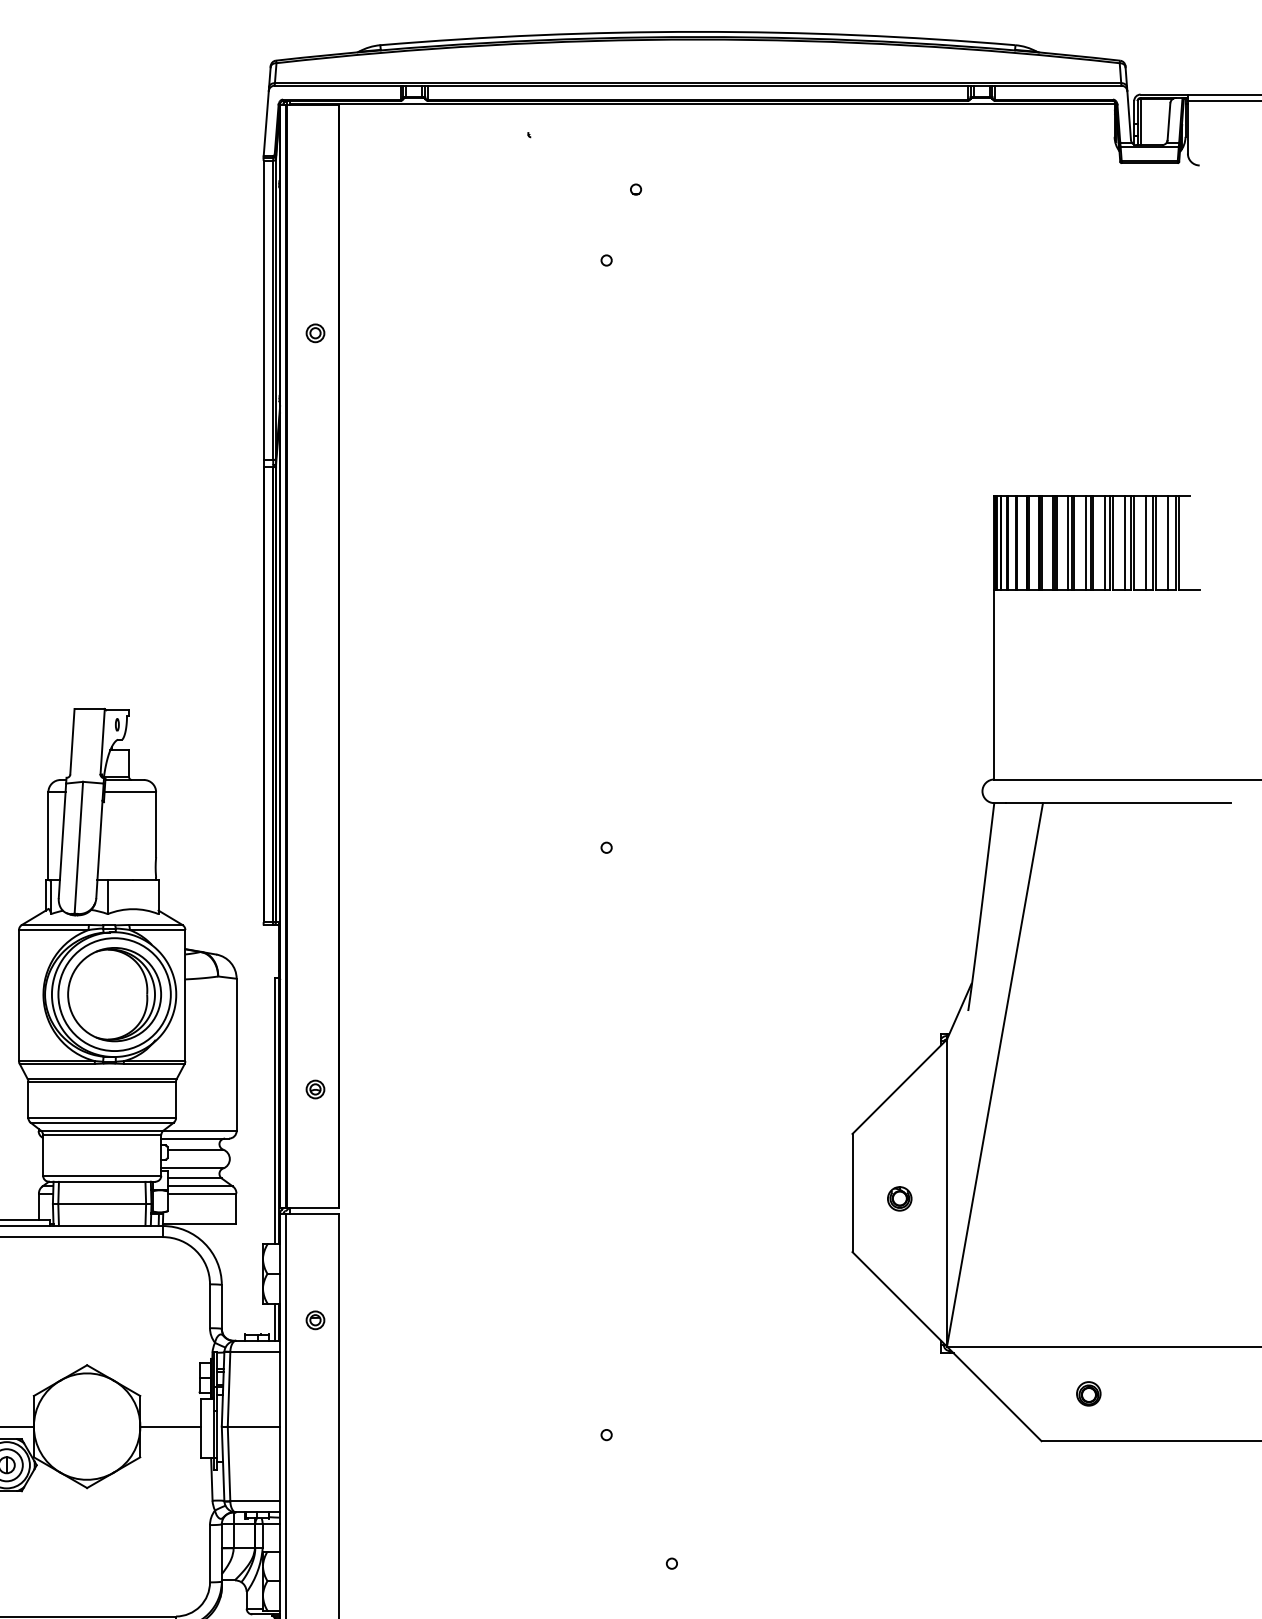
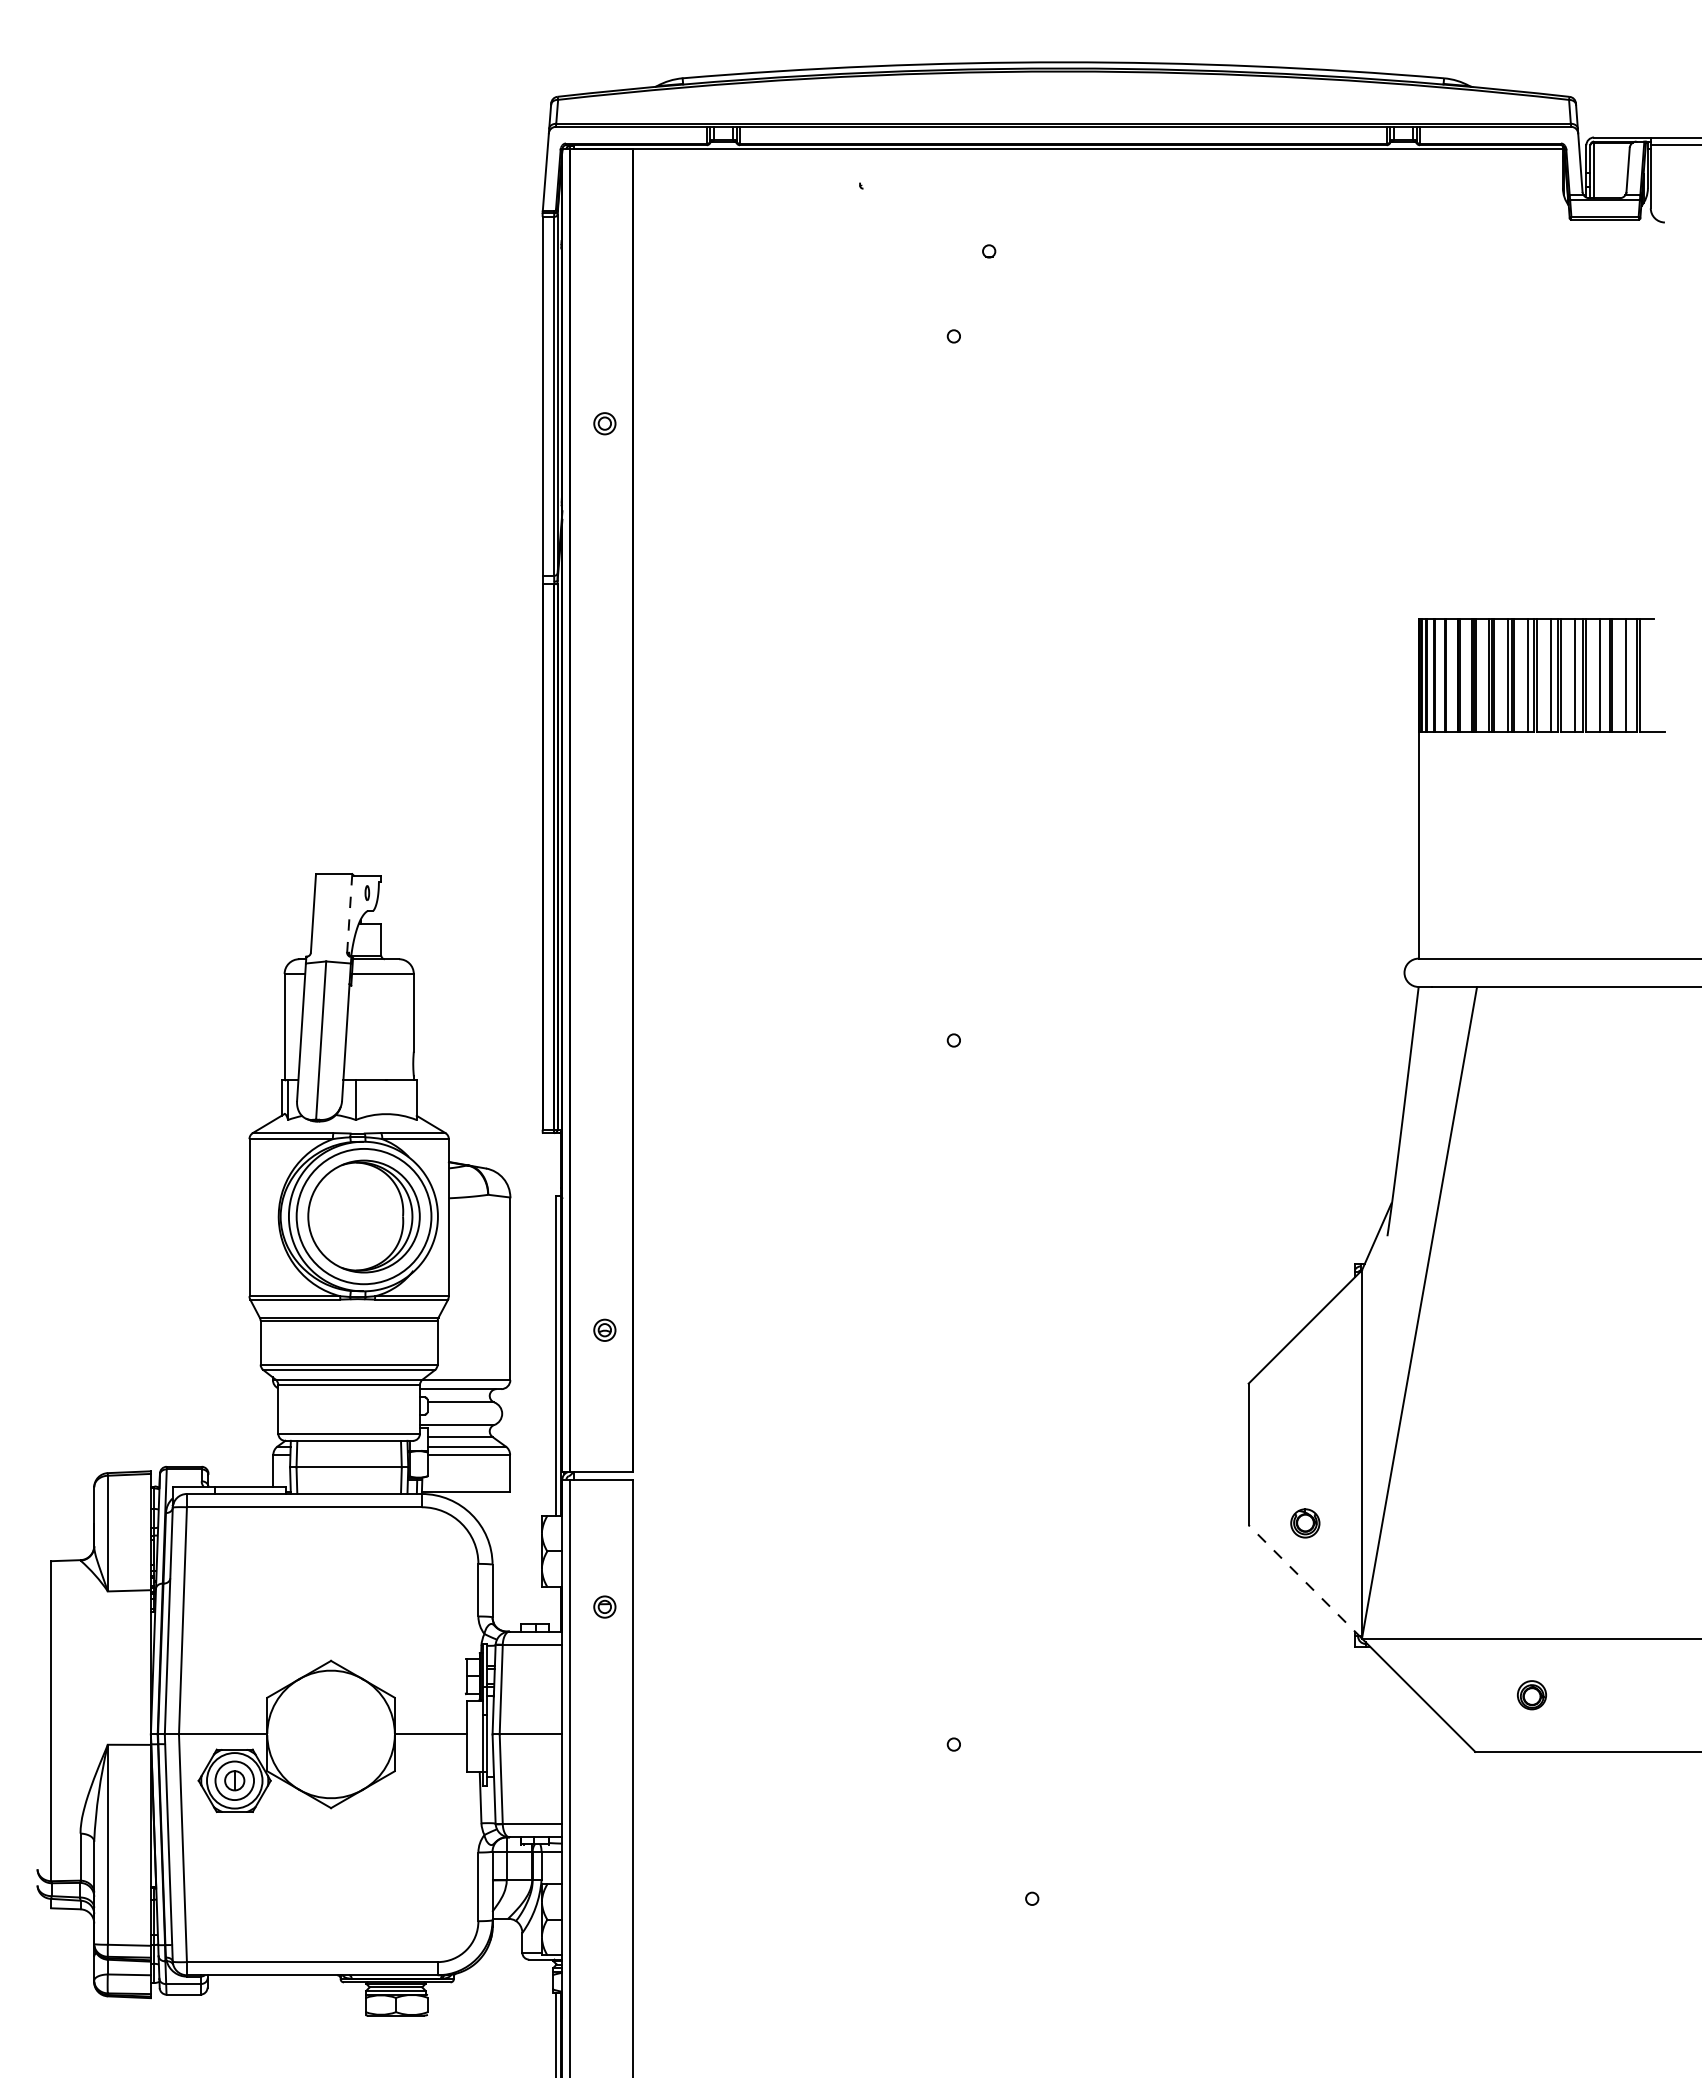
line: (102, 741) -> (349, 913), solid -> dashed
part: (899, 1198) -> (1305, 1523), moved
line: (899, 1299) -> (1305, 1581), solid -> dashed
line: (275, 1321) -> (556, 1608), removed

